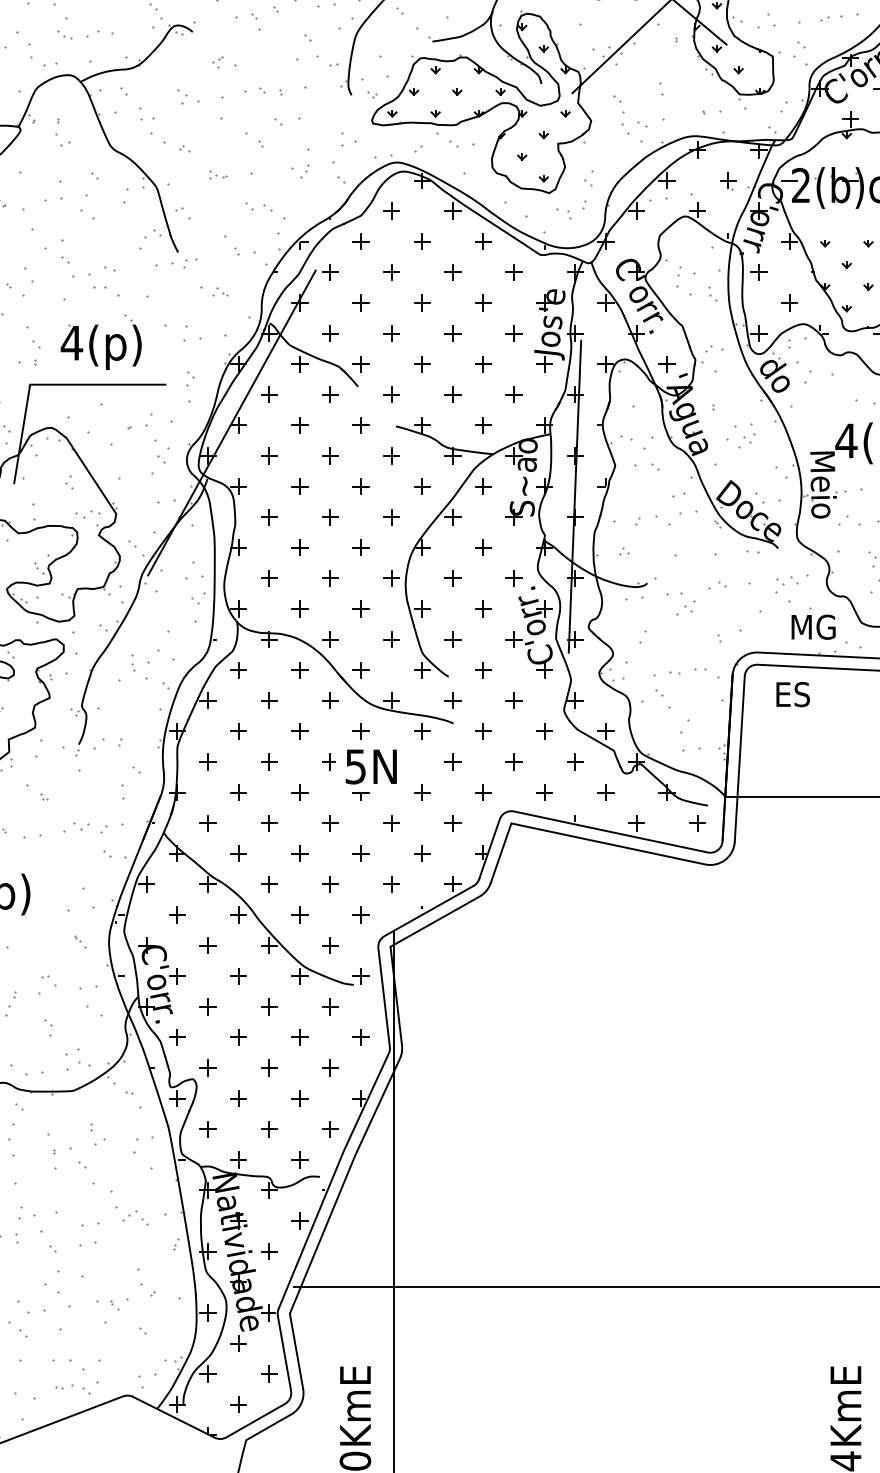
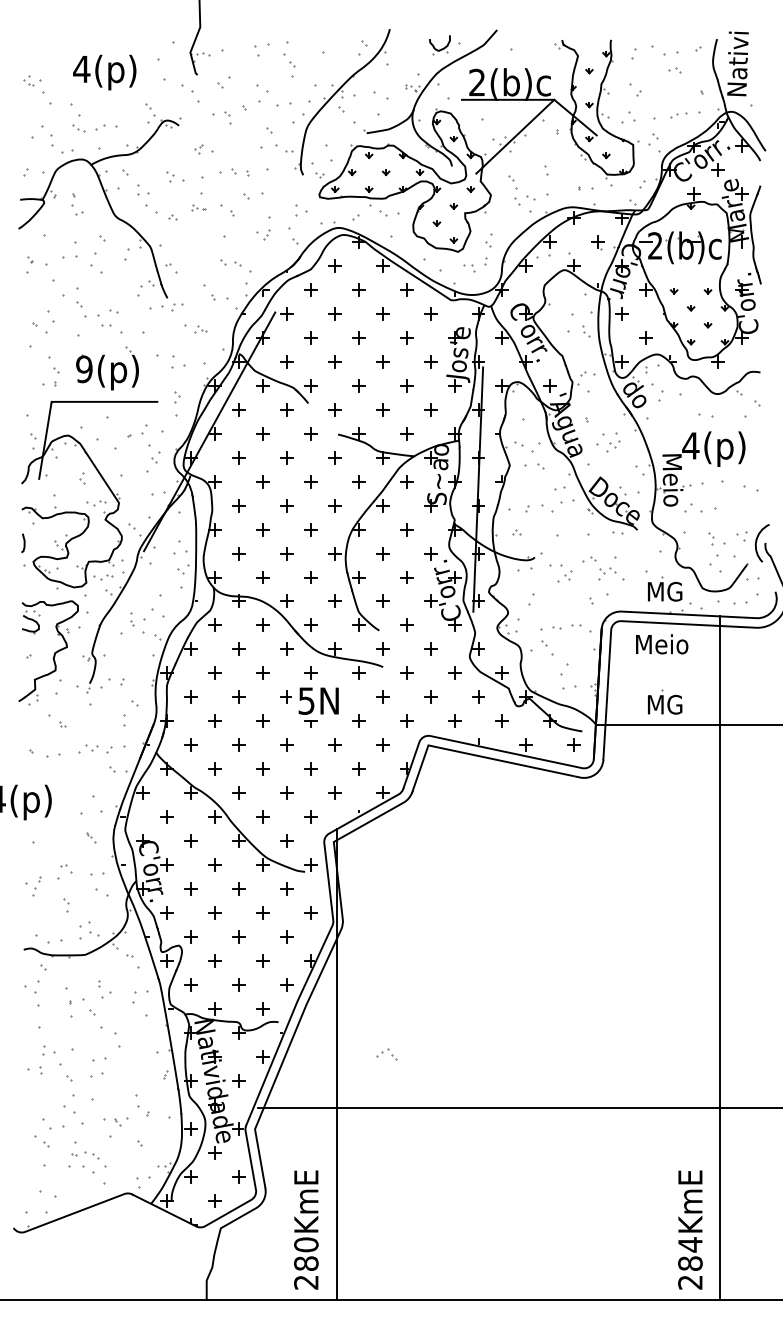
part: (217, 174) -> (198, 207), moved
part: (678, 276) -> (559, 317), removed
text: (72, 343) -> (84, 369), 4(p) -> 9(p)
part: (787, 584) -> (607, 573), moved
part: (96, 608) -> (103, 577), added
text: (811, 694) -> (663, 644), ES -> Meio
part: (814, 767) -> (665, 701), added
part: (134, 1218) -> (386, 1054), moved
part: (73, 1389) -> (85, 1155), moved

